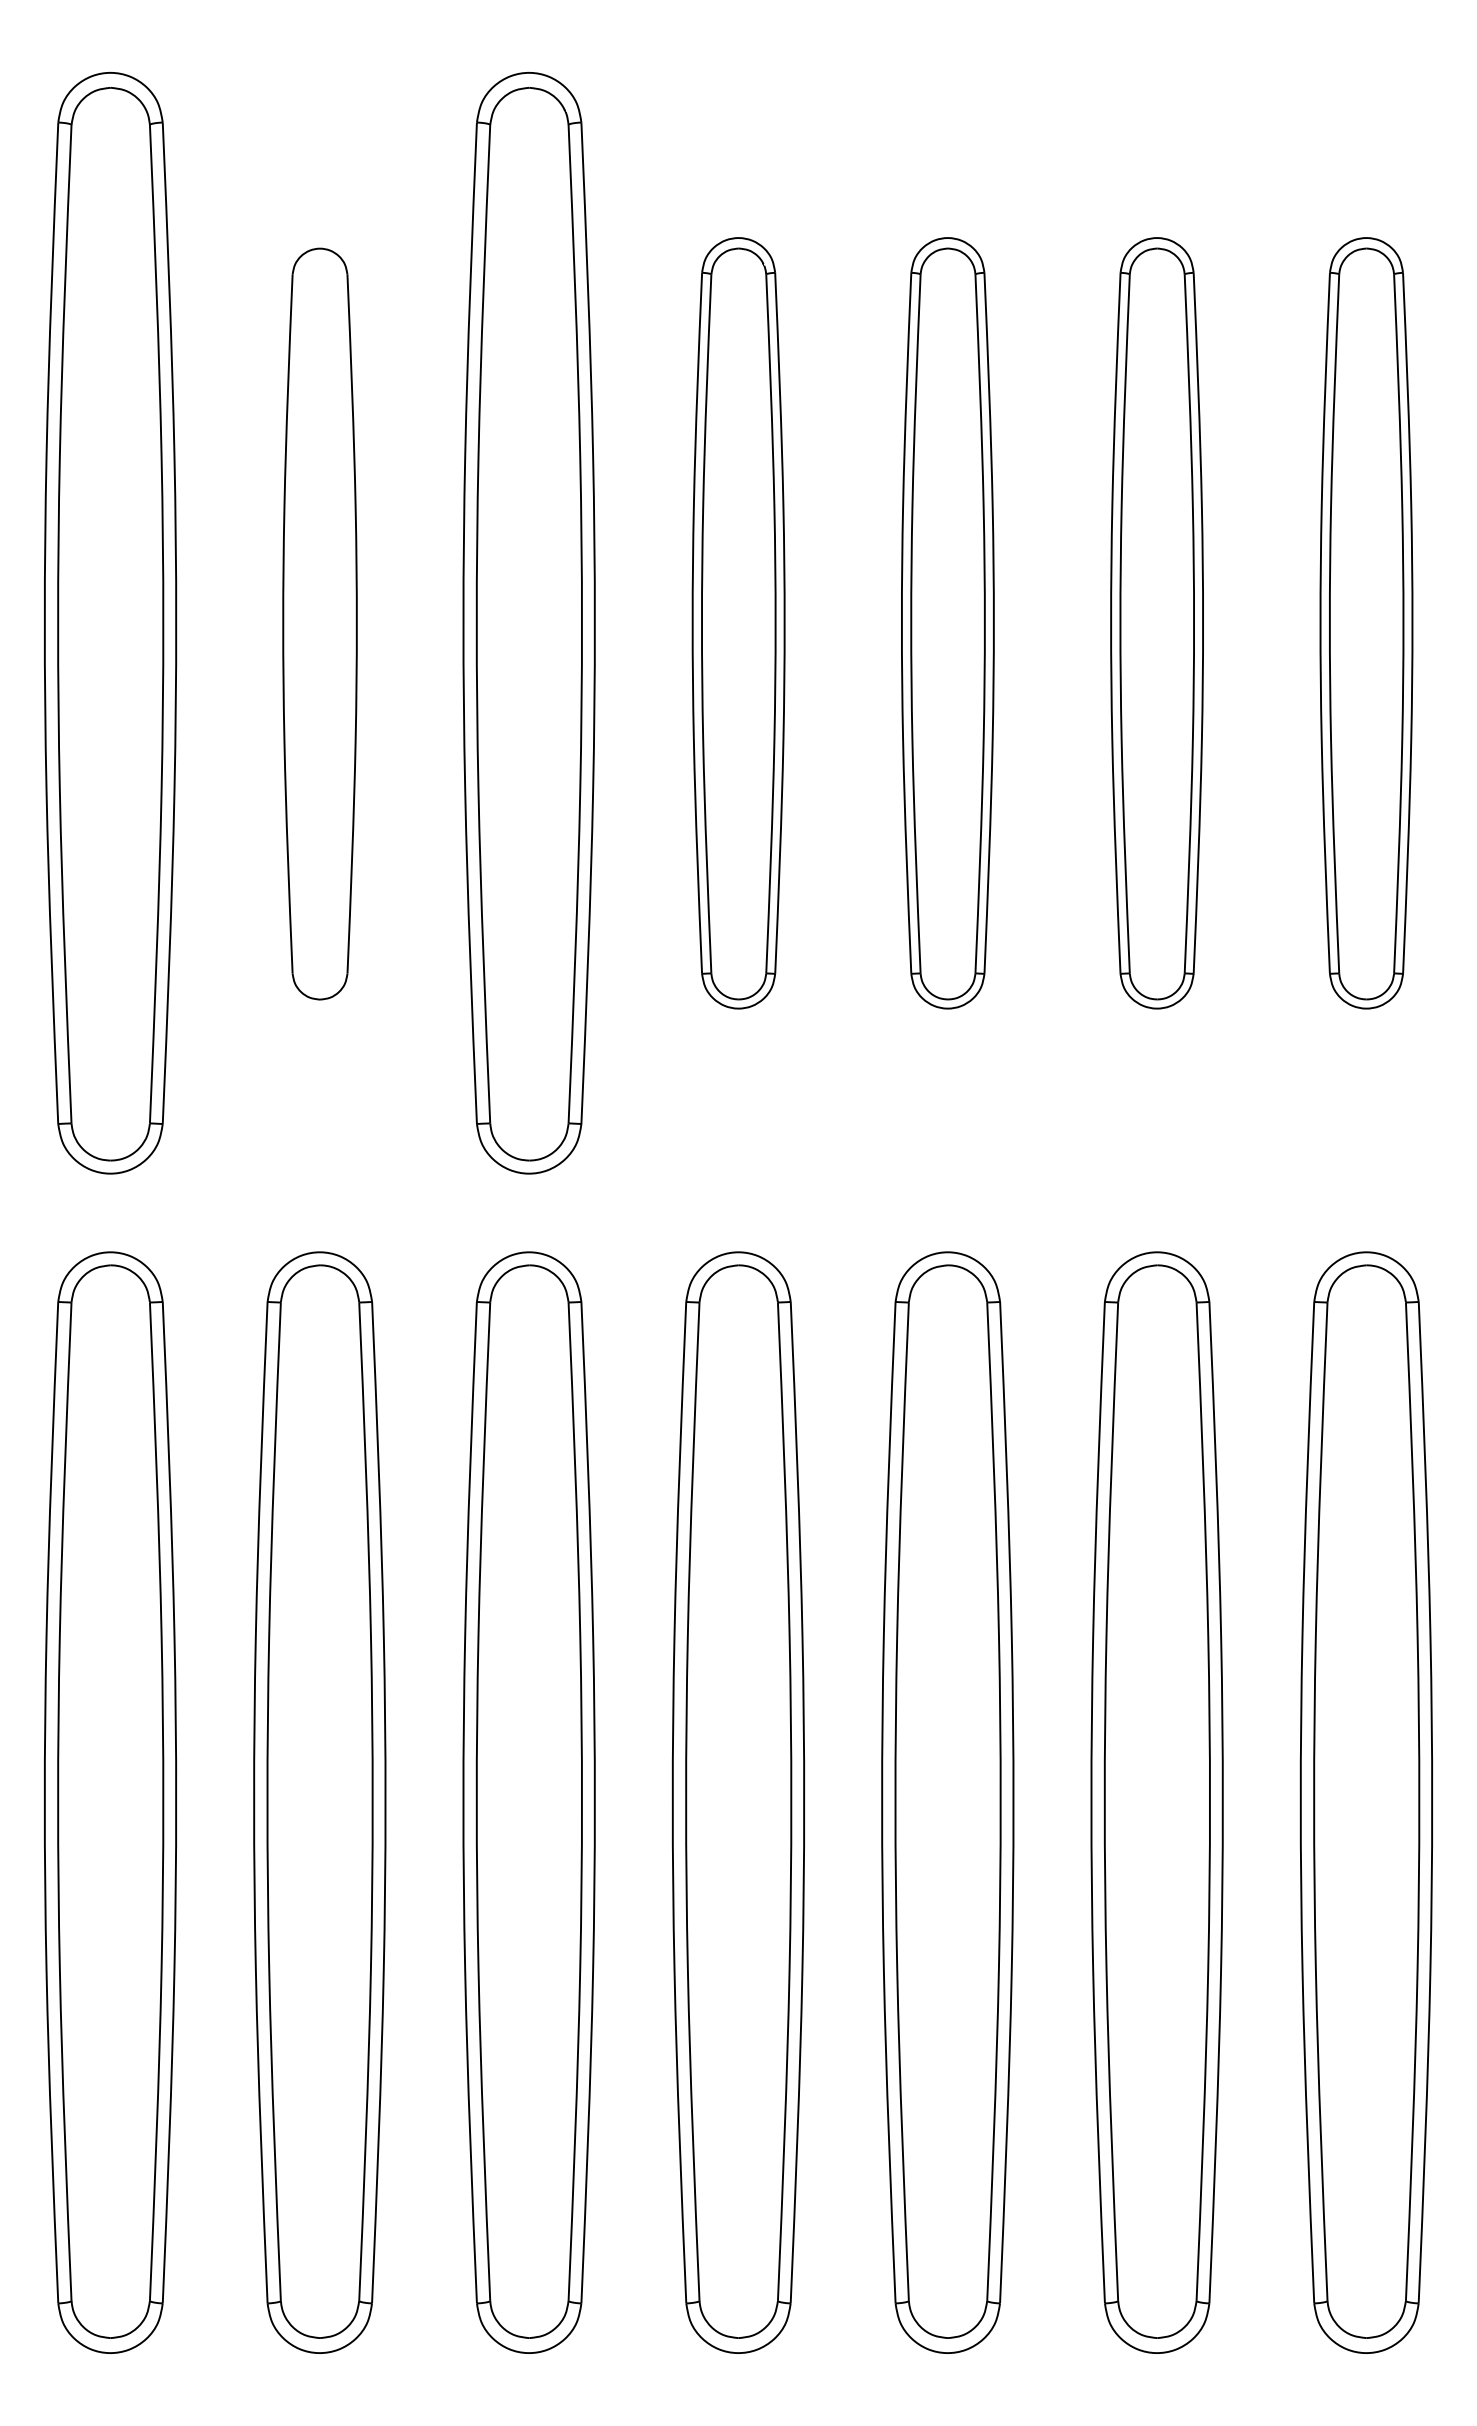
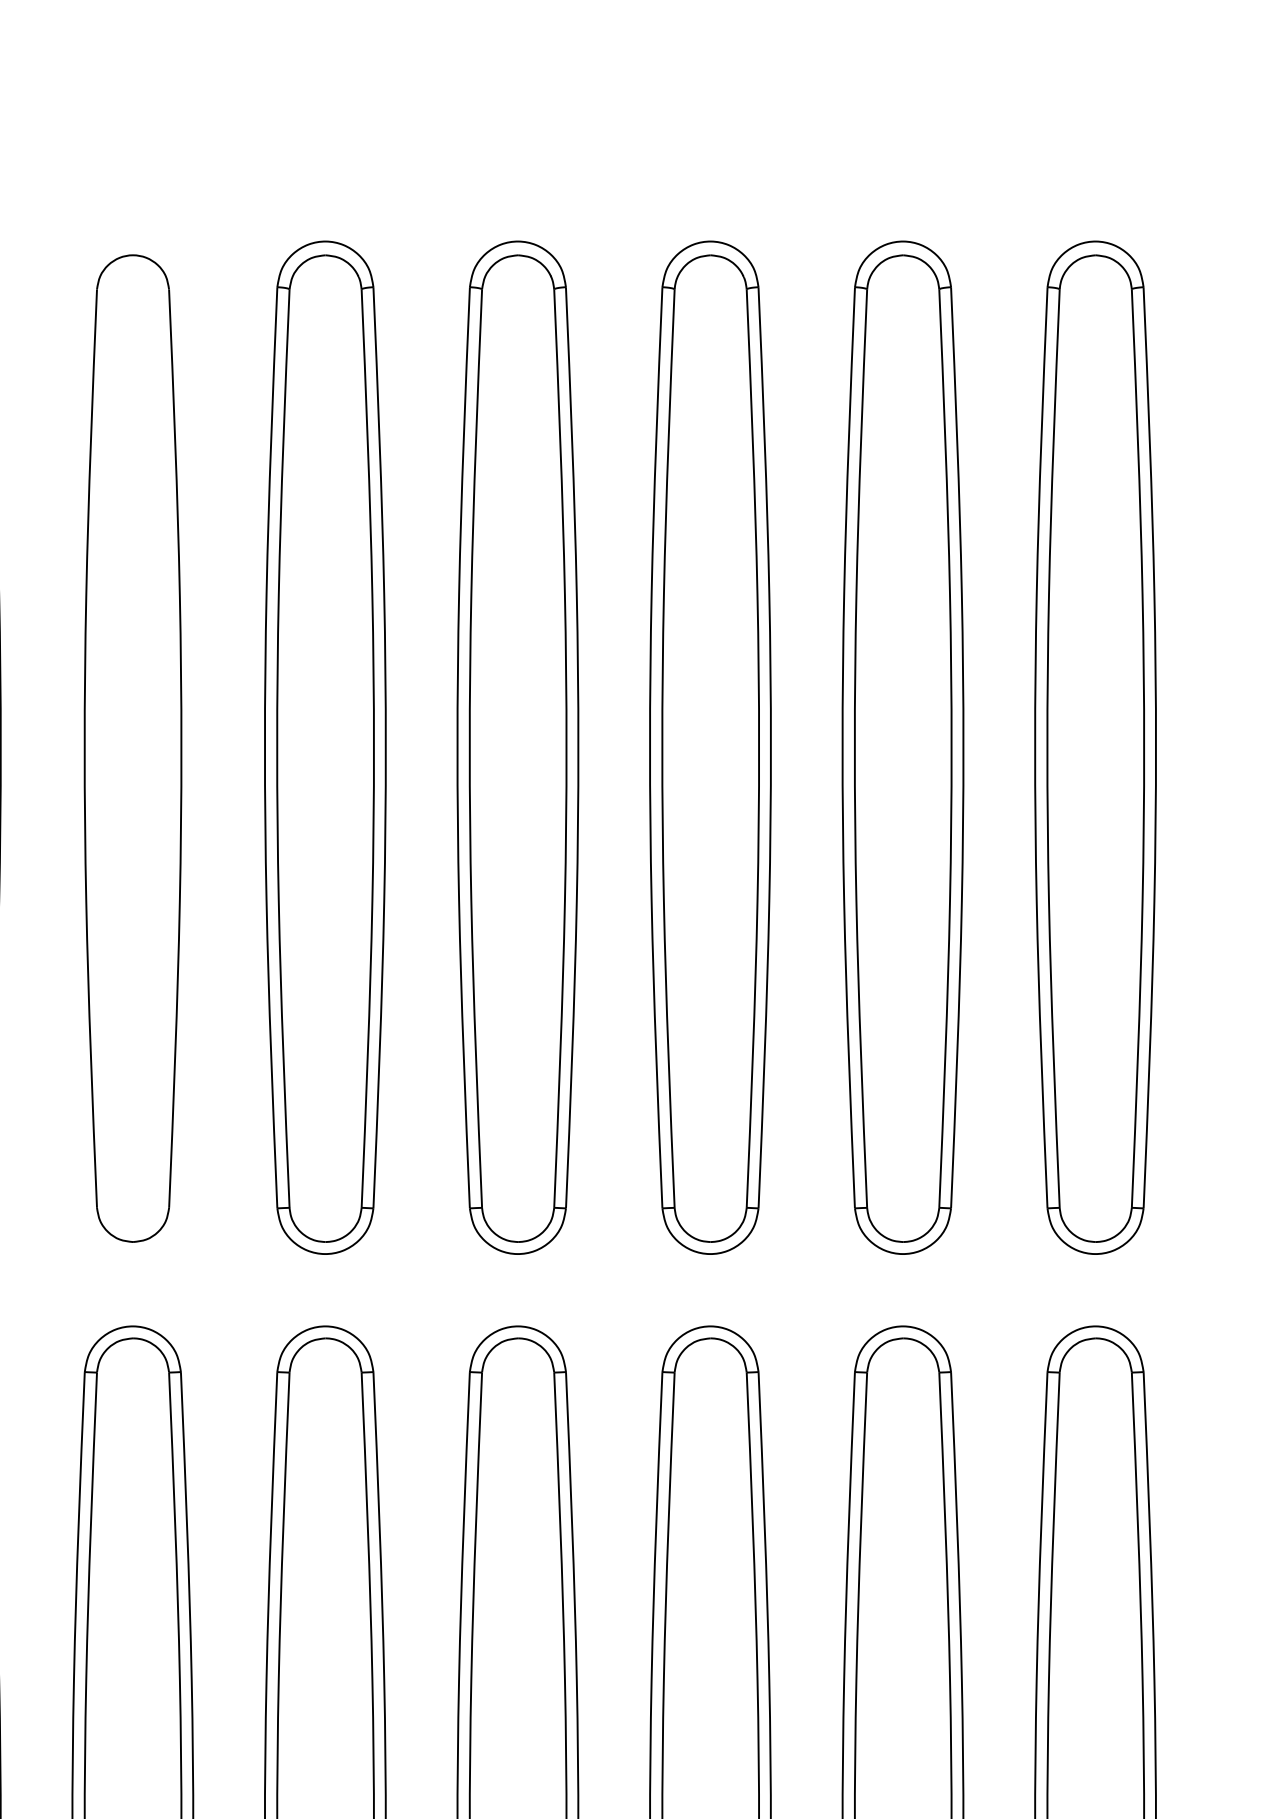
part: (319, 623) -> (132, 748), size x1.43
part: (738, 623) -> (517, 748), size x1.43
part: (947, 623) -> (710, 748), size x1.43
part: (1156, 623) -> (902, 748), size x1.43
part: (1366, 623) -> (1095, 748), size x1.43

